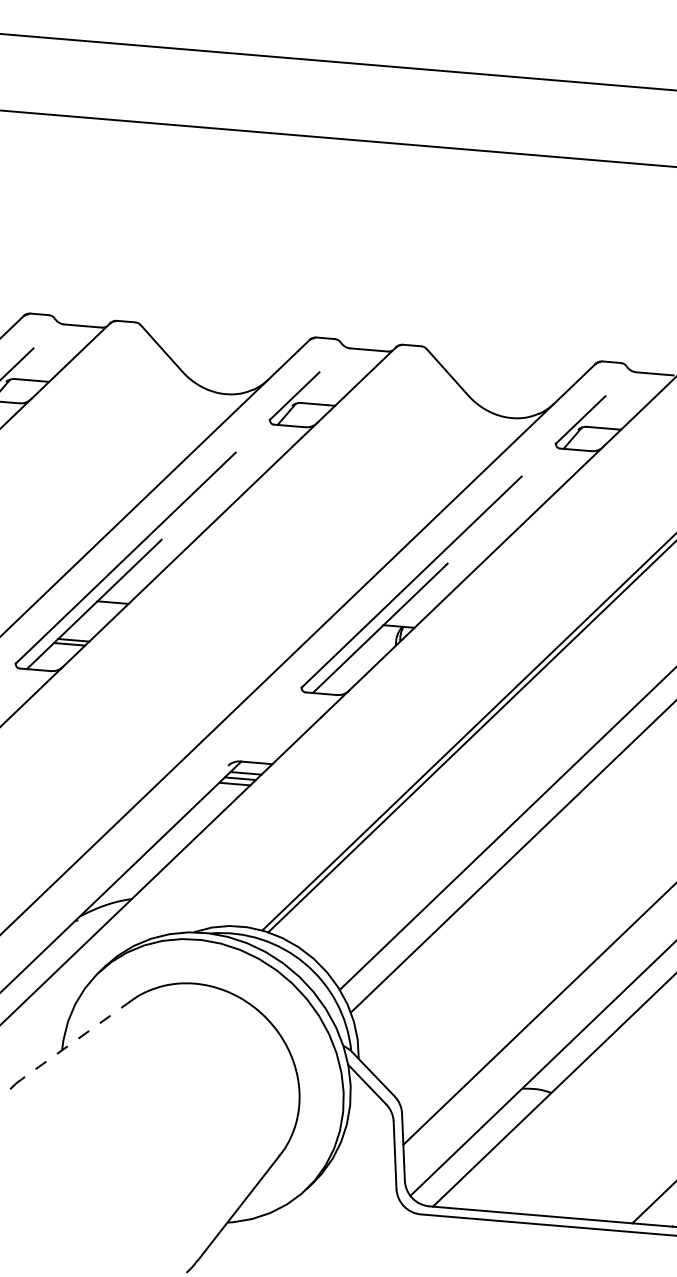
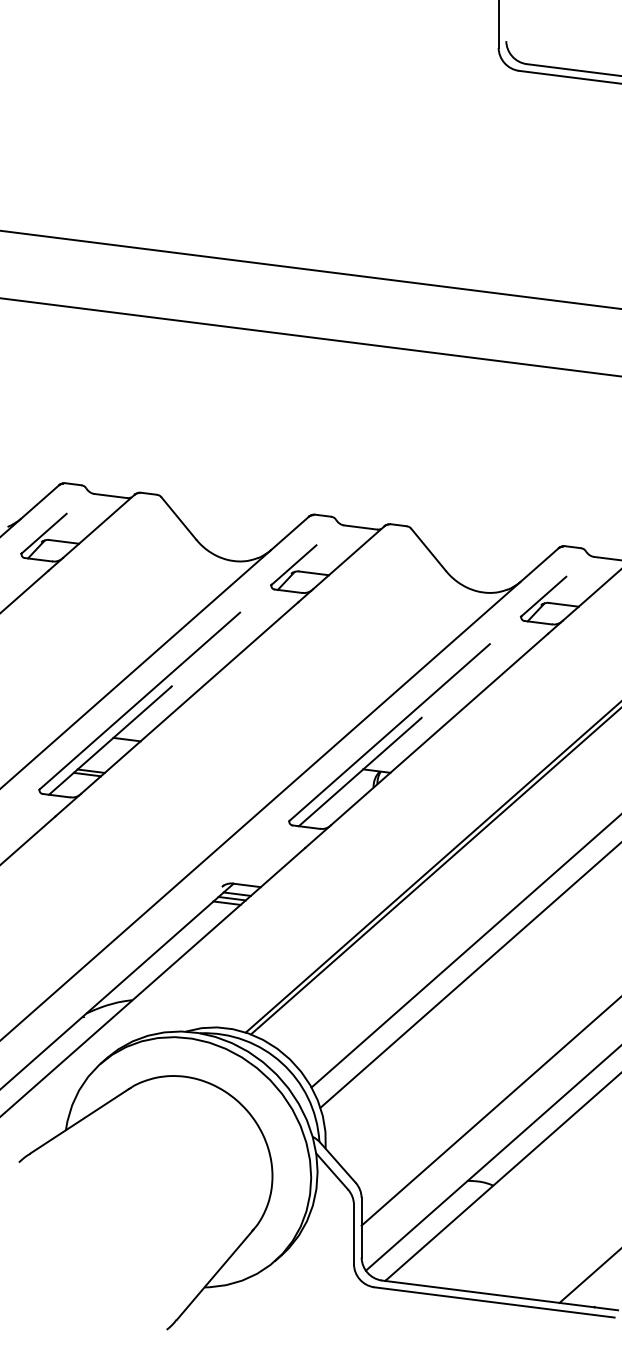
line: (77, 1039) -> (79, 1121), dashed -> solid

